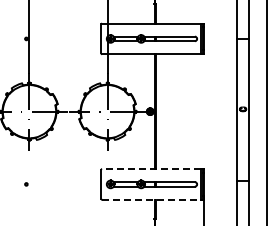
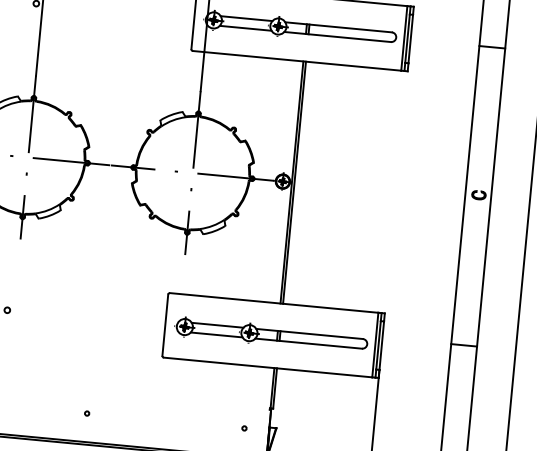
line: (151, 169) -> (273, 303), dashed -> solid
line: (152, 199) -> (270, 367), dashed -> solid

